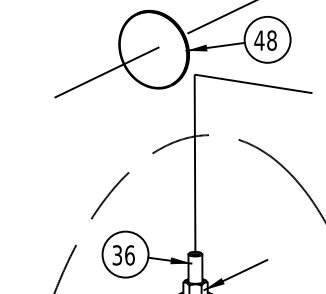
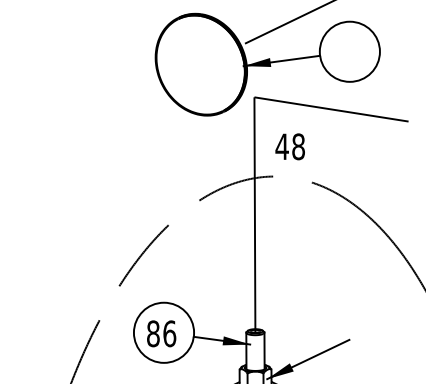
text: (265, 40) -> (289, 146), moved
line: (106, 72) -> (139, 94), removed
text: (117, 255) -> (153, 333), 36 -> 86

